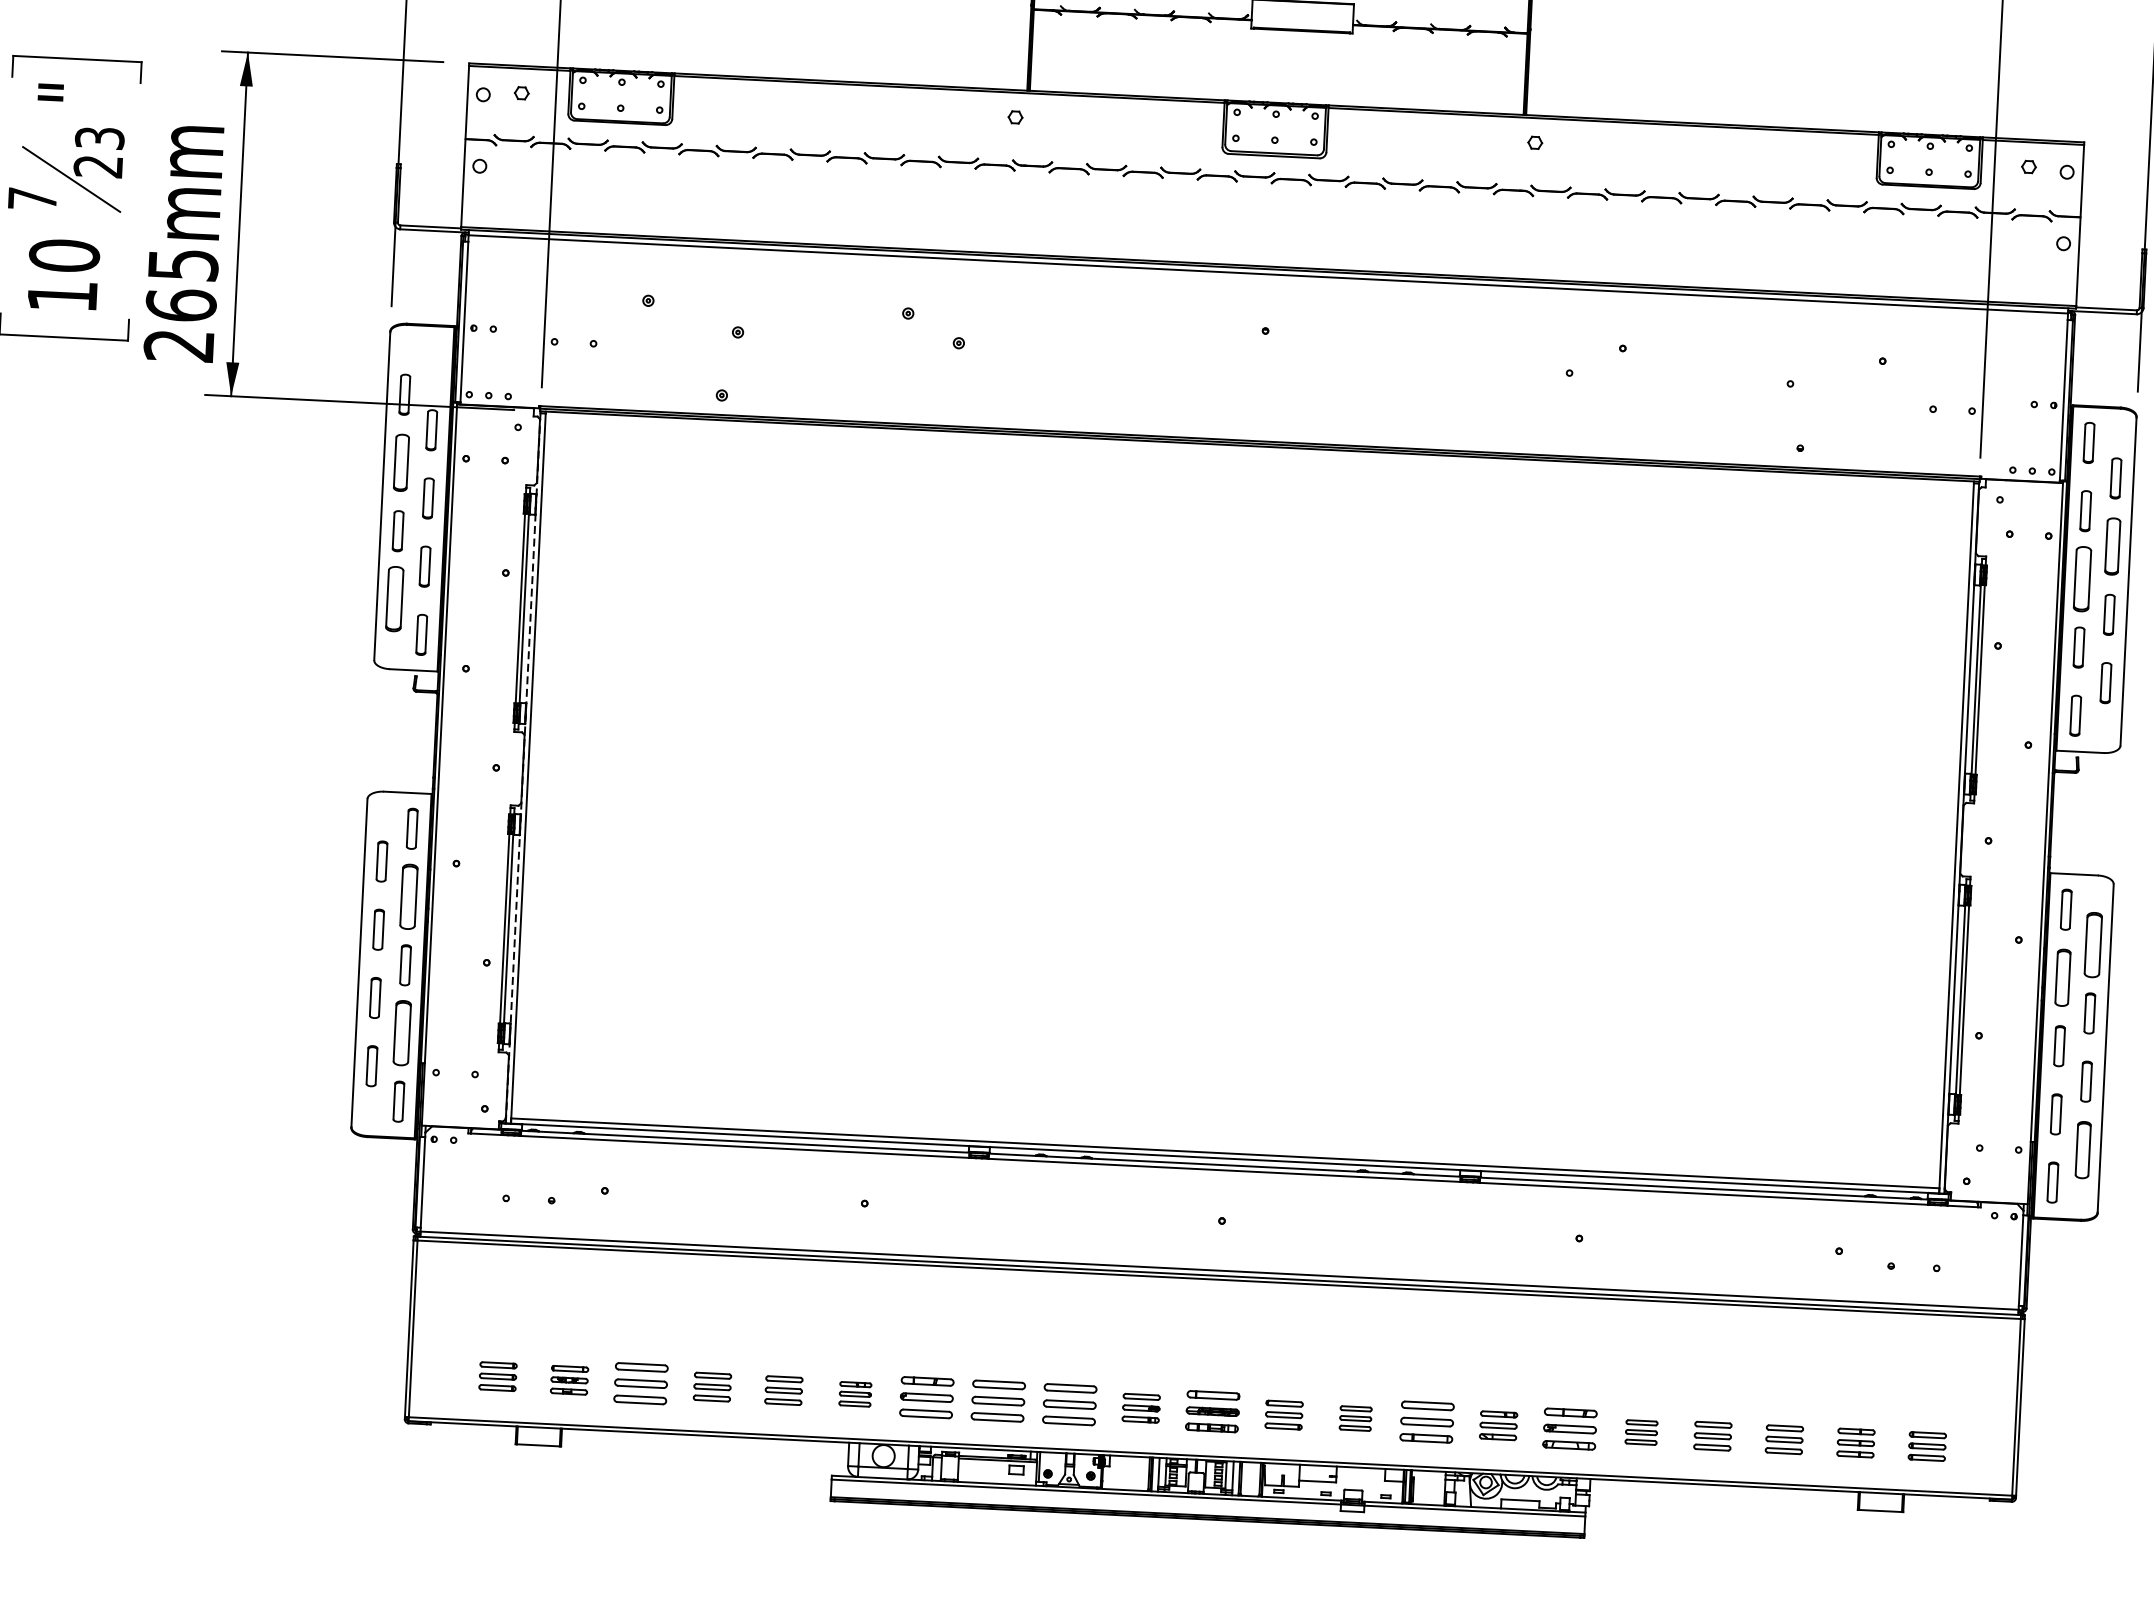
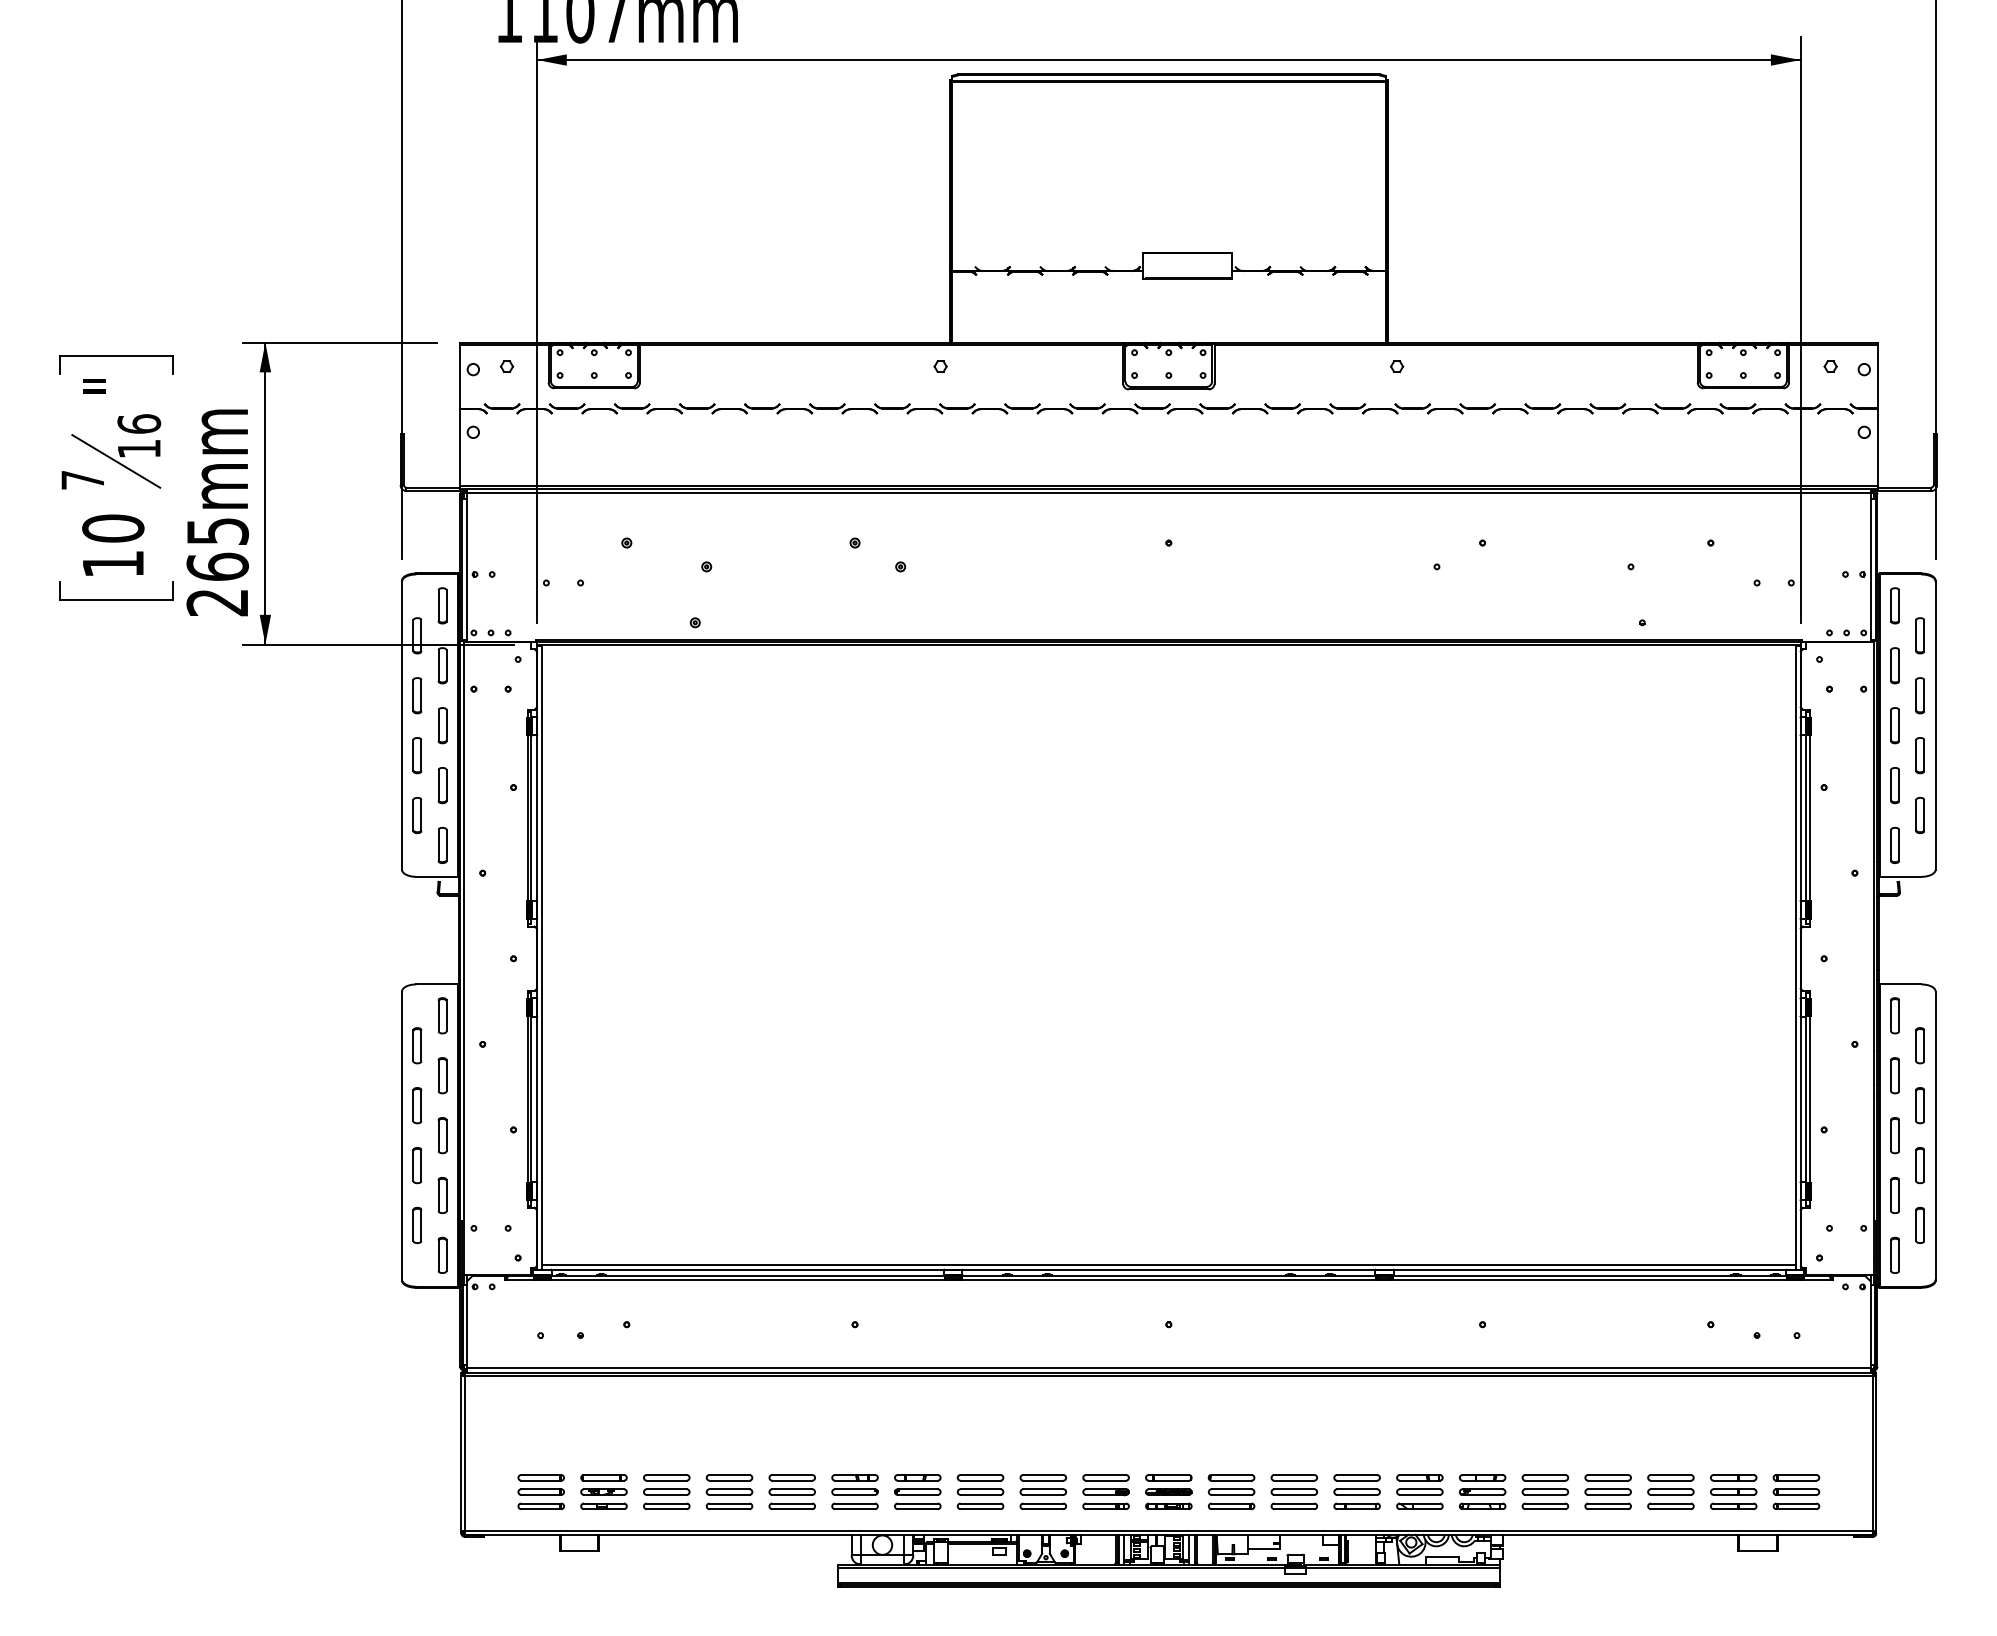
text: (99, 152) -> (139, 436), 23 -> 16
part: (435, 361) -> (442, 605), added
part: (401, 462) -> (417, 695), size x0.71
part: (2111, 546) -> (1919, 695), size x0.71
part: (2081, 579) -> (1894, 725), size x0.62
part: (394, 599) -> (417, 815), size x0.62
line: (523, 768) -> (537, 958), dashed -> solid
part: (408, 896) -> (442, 1075), size x0.62
part: (2092, 944) -> (1919, 1045), size x0.62
part: (2062, 977) -> (1894, 1075), size x0.71
part: (402, 1033) -> (442, 1195), size x0.62
part: (2082, 1148) -> (1919, 1224), size x0.71
part: (497, 1375) -> (540, 1491), size x1.43
part: (568, 1380) -> (603, 1492), size x1.43
part: (712, 1386) -> (729, 1491), size x1.43
part: (783, 1389) -> (791, 1491), size x1.43
part: (854, 1394) -> (854, 1492), size x1.67
part: (1140, 1408) -> (1105, 1492), size x1.43
part: (1284, 1414) -> (1231, 1491), size x1.43
part: (1355, 1417) -> (1294, 1491), size x1.67
part: (1498, 1426) -> (1419, 1492), size x1.43
part: (1641, 1431) -> (1545, 1491), size x1.67
part: (1712, 1436) -> (1607, 1492), size x1.43
part: (1783, 1440) -> (1670, 1492), size x1.43
part: (1855, 1442) -> (1733, 1491), size x1.43
part: (1927, 1445) -> (1796, 1491), size x1.43

